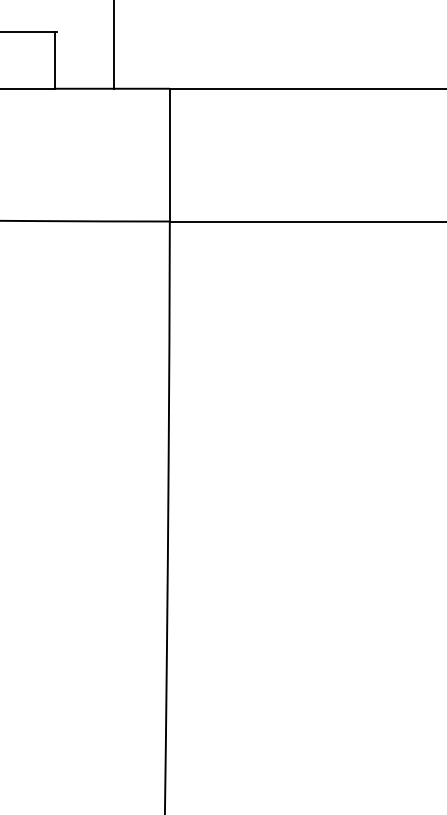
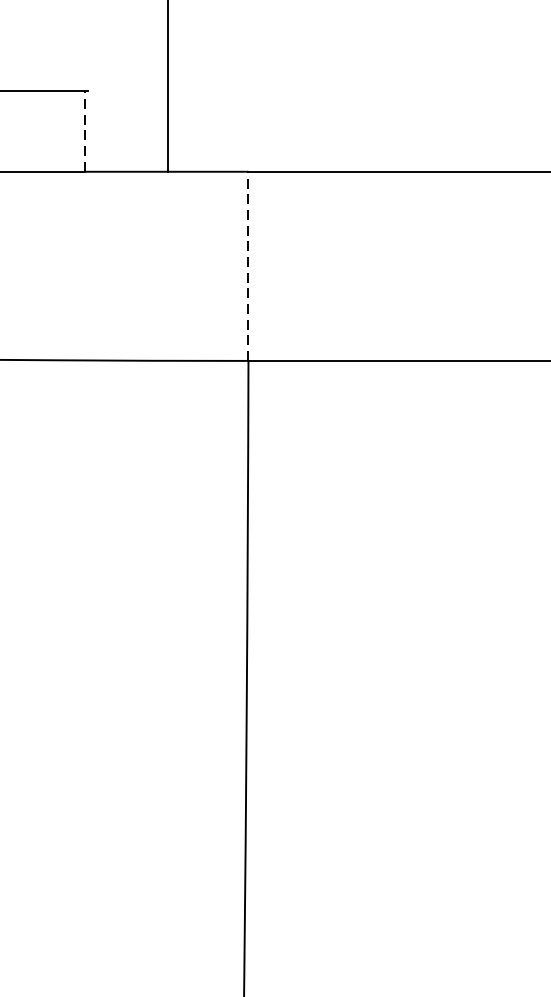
line: (54, 59) -> (84, 130), solid -> dashed
line: (169, 154) -> (247, 265), solid -> dashed

